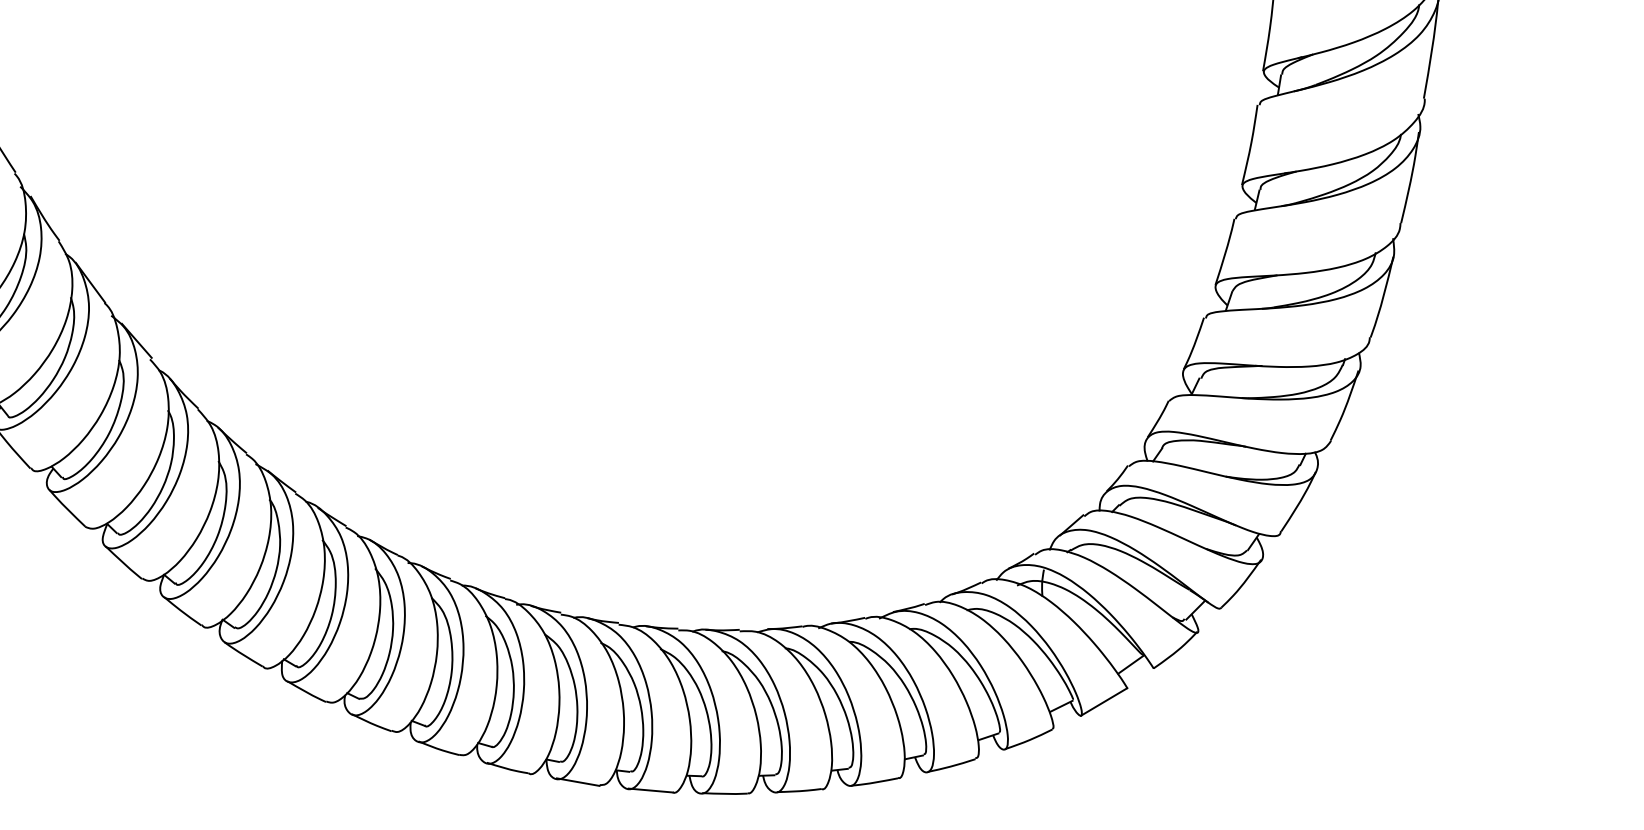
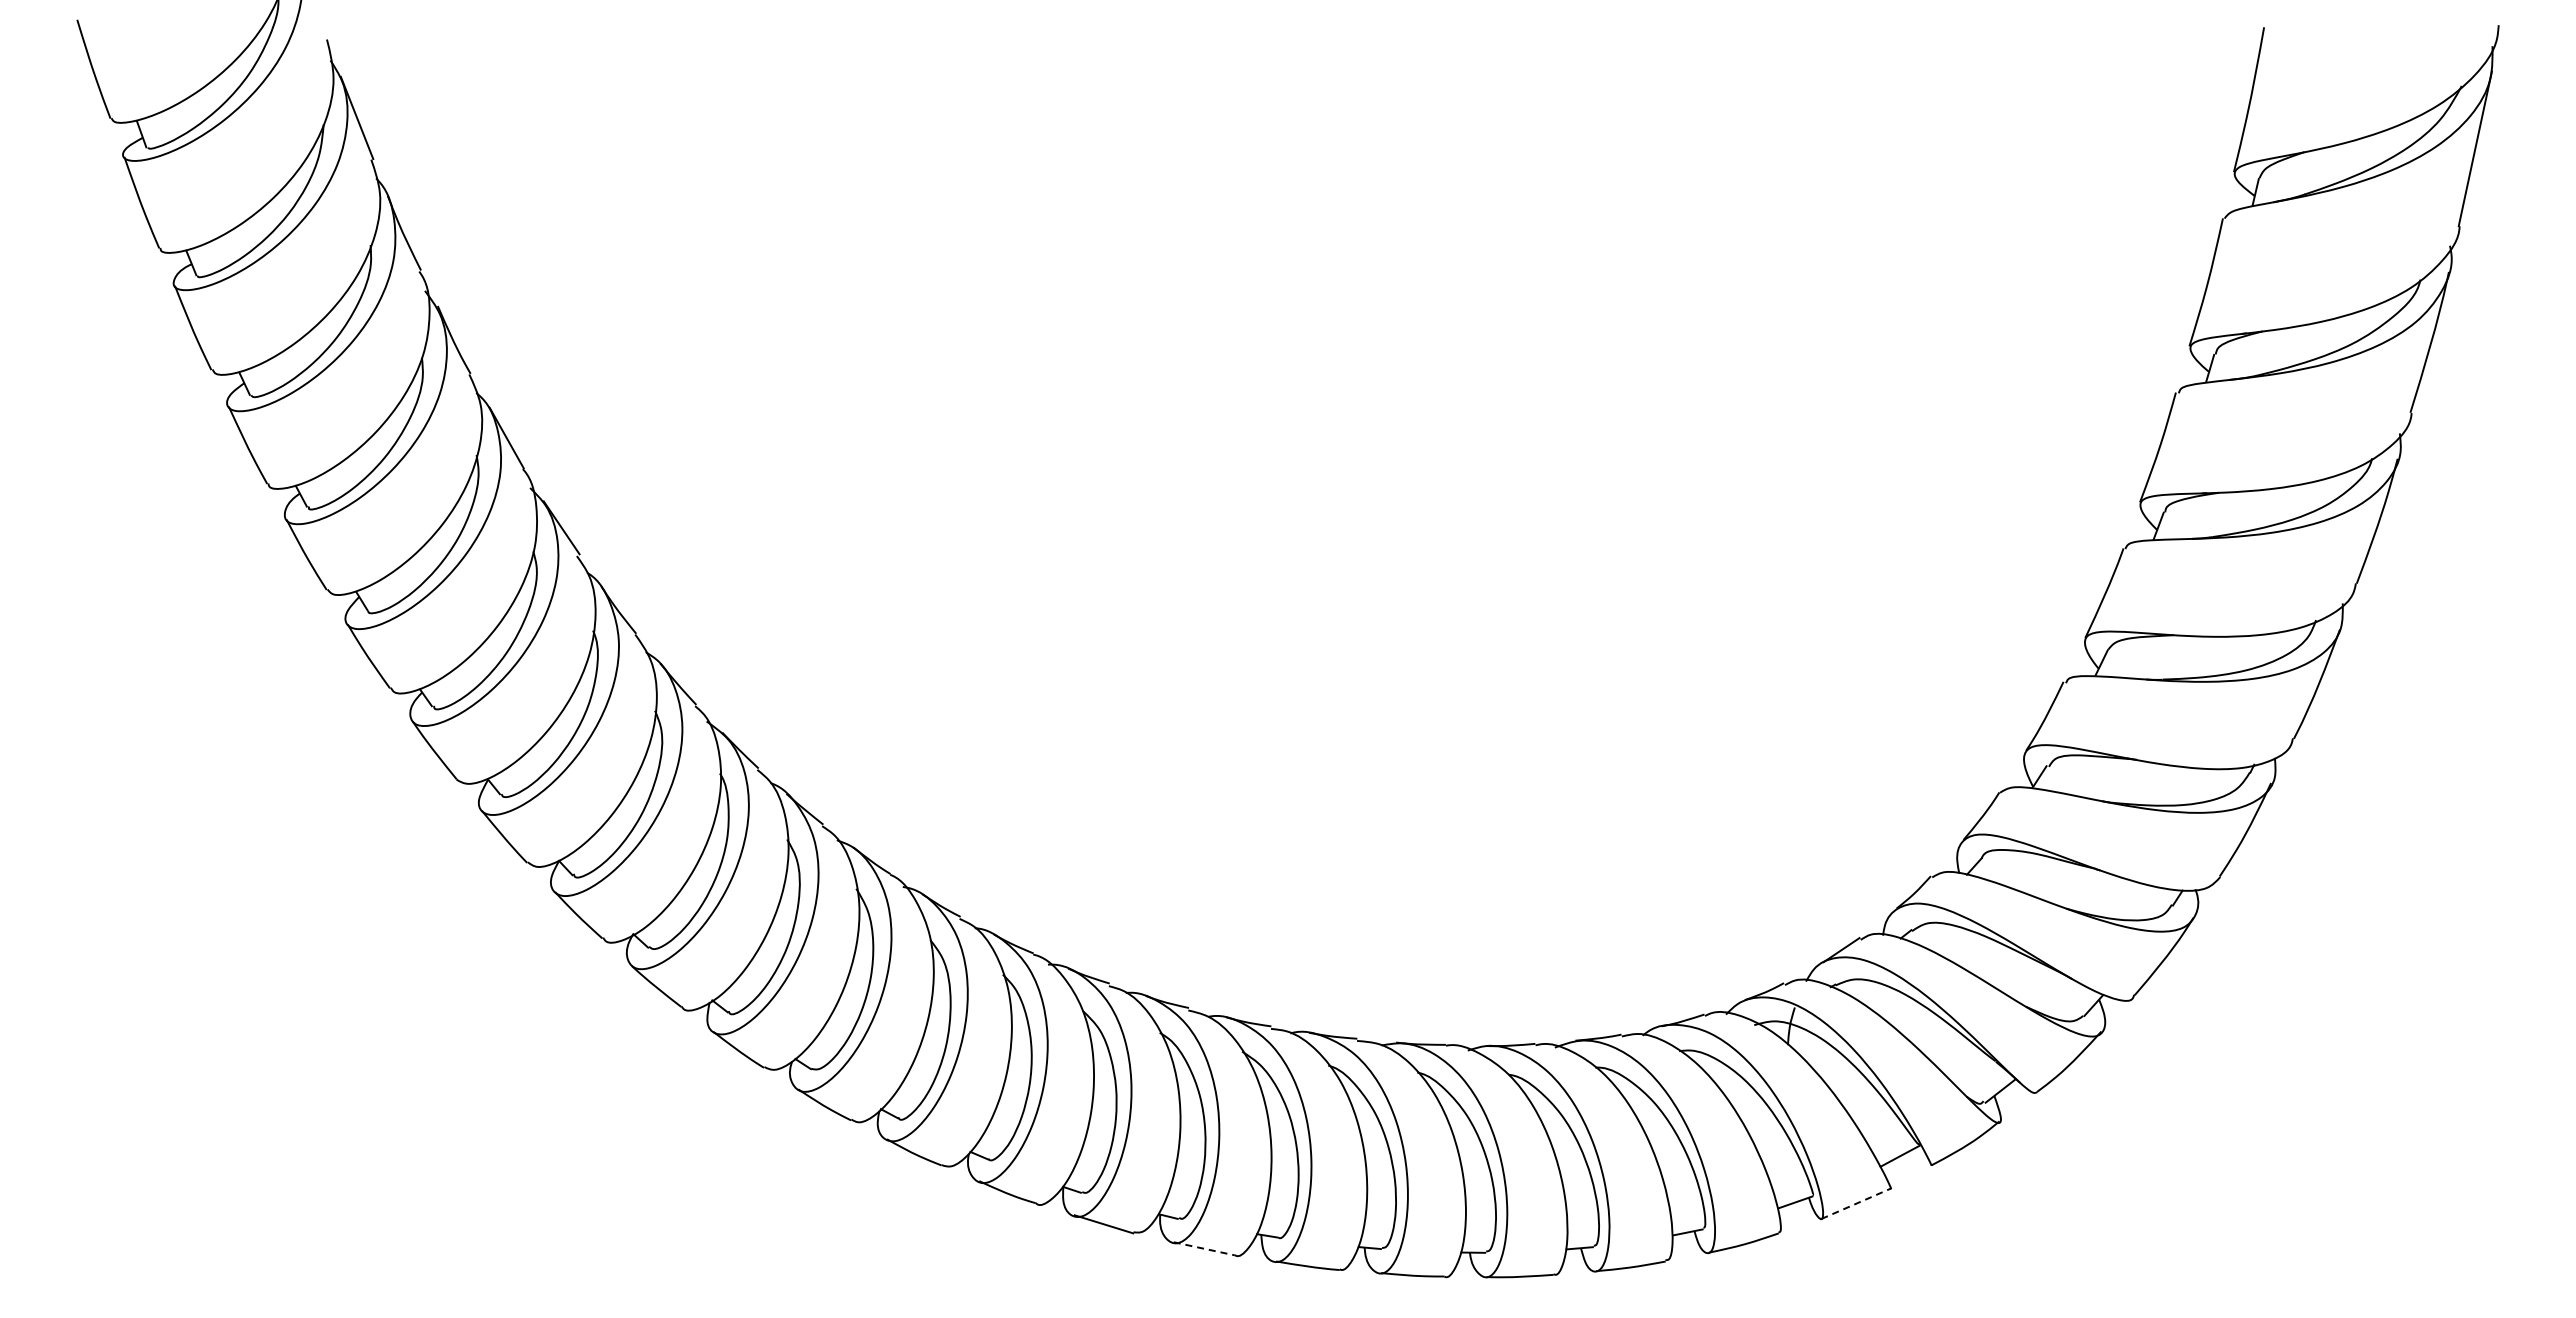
line: (1104, 701) -> (1856, 1203), solid -> dashed
line: (650, 790) -> (1204, 1248), solid -> dashed

